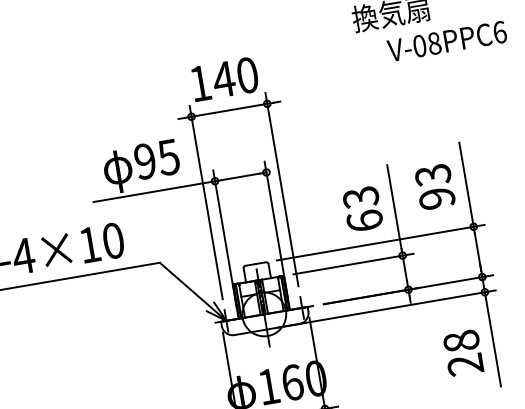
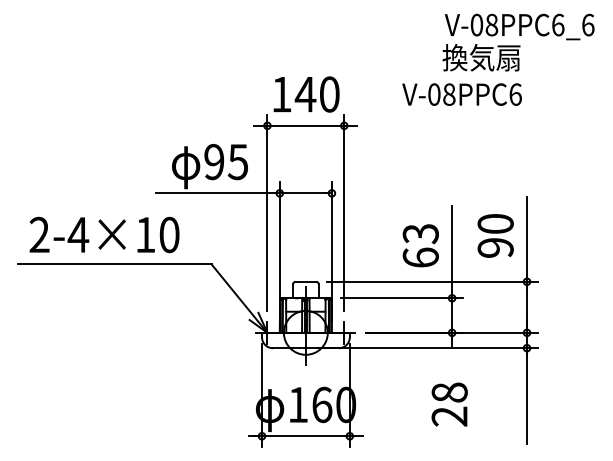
text: (446, 41) -> (461, 94), moved
text: (432, 175) -> (495, 224), 93 -> 90
text: (463, 353) -> (449, 404), moved

